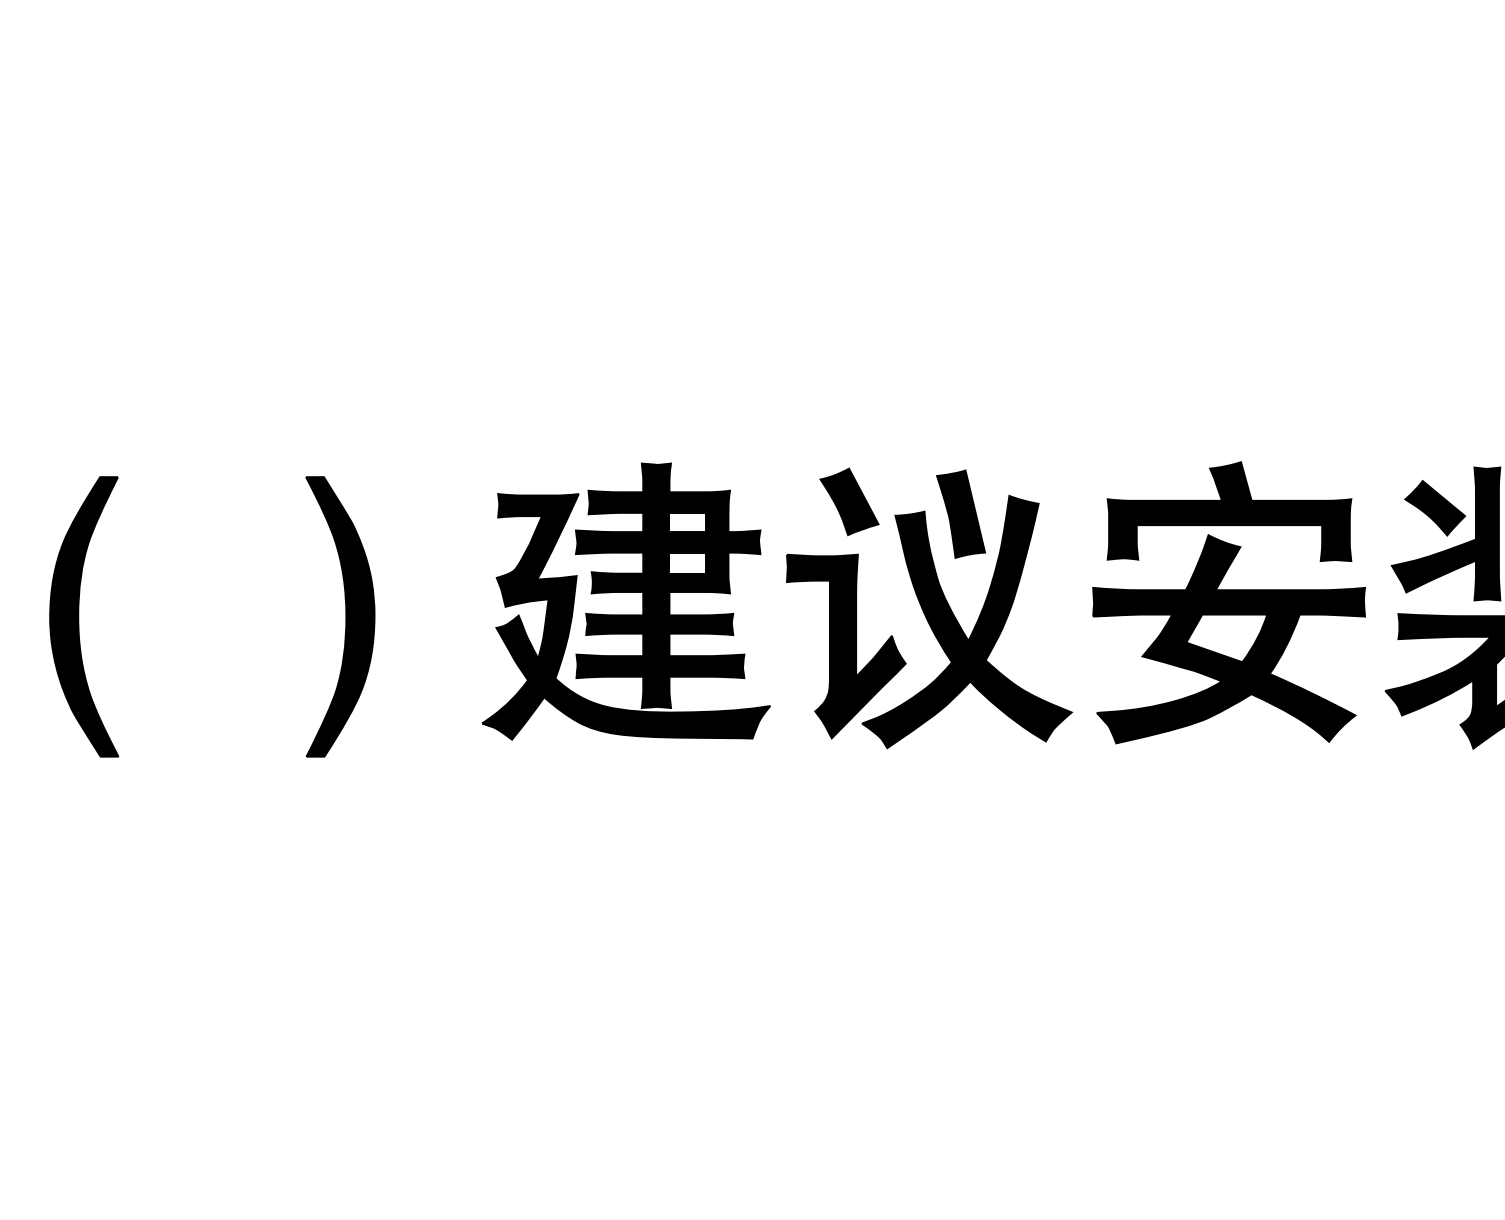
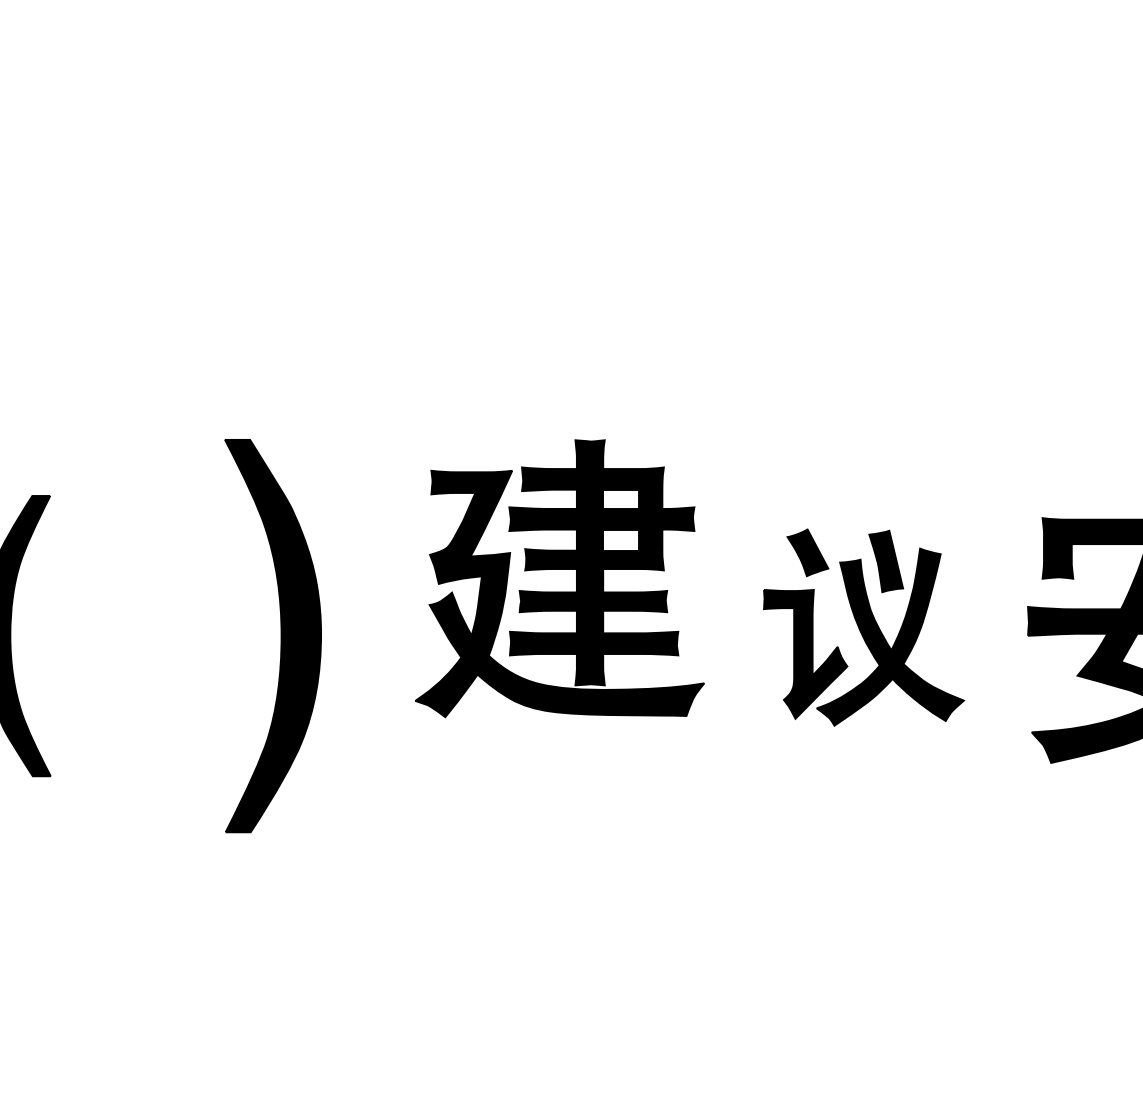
part: (626, 592) -> (560, 569), moved
part: (929, 608) -> (863, 627), size x0.7
part: (340, 616) -> (273, 635), size x1.4

